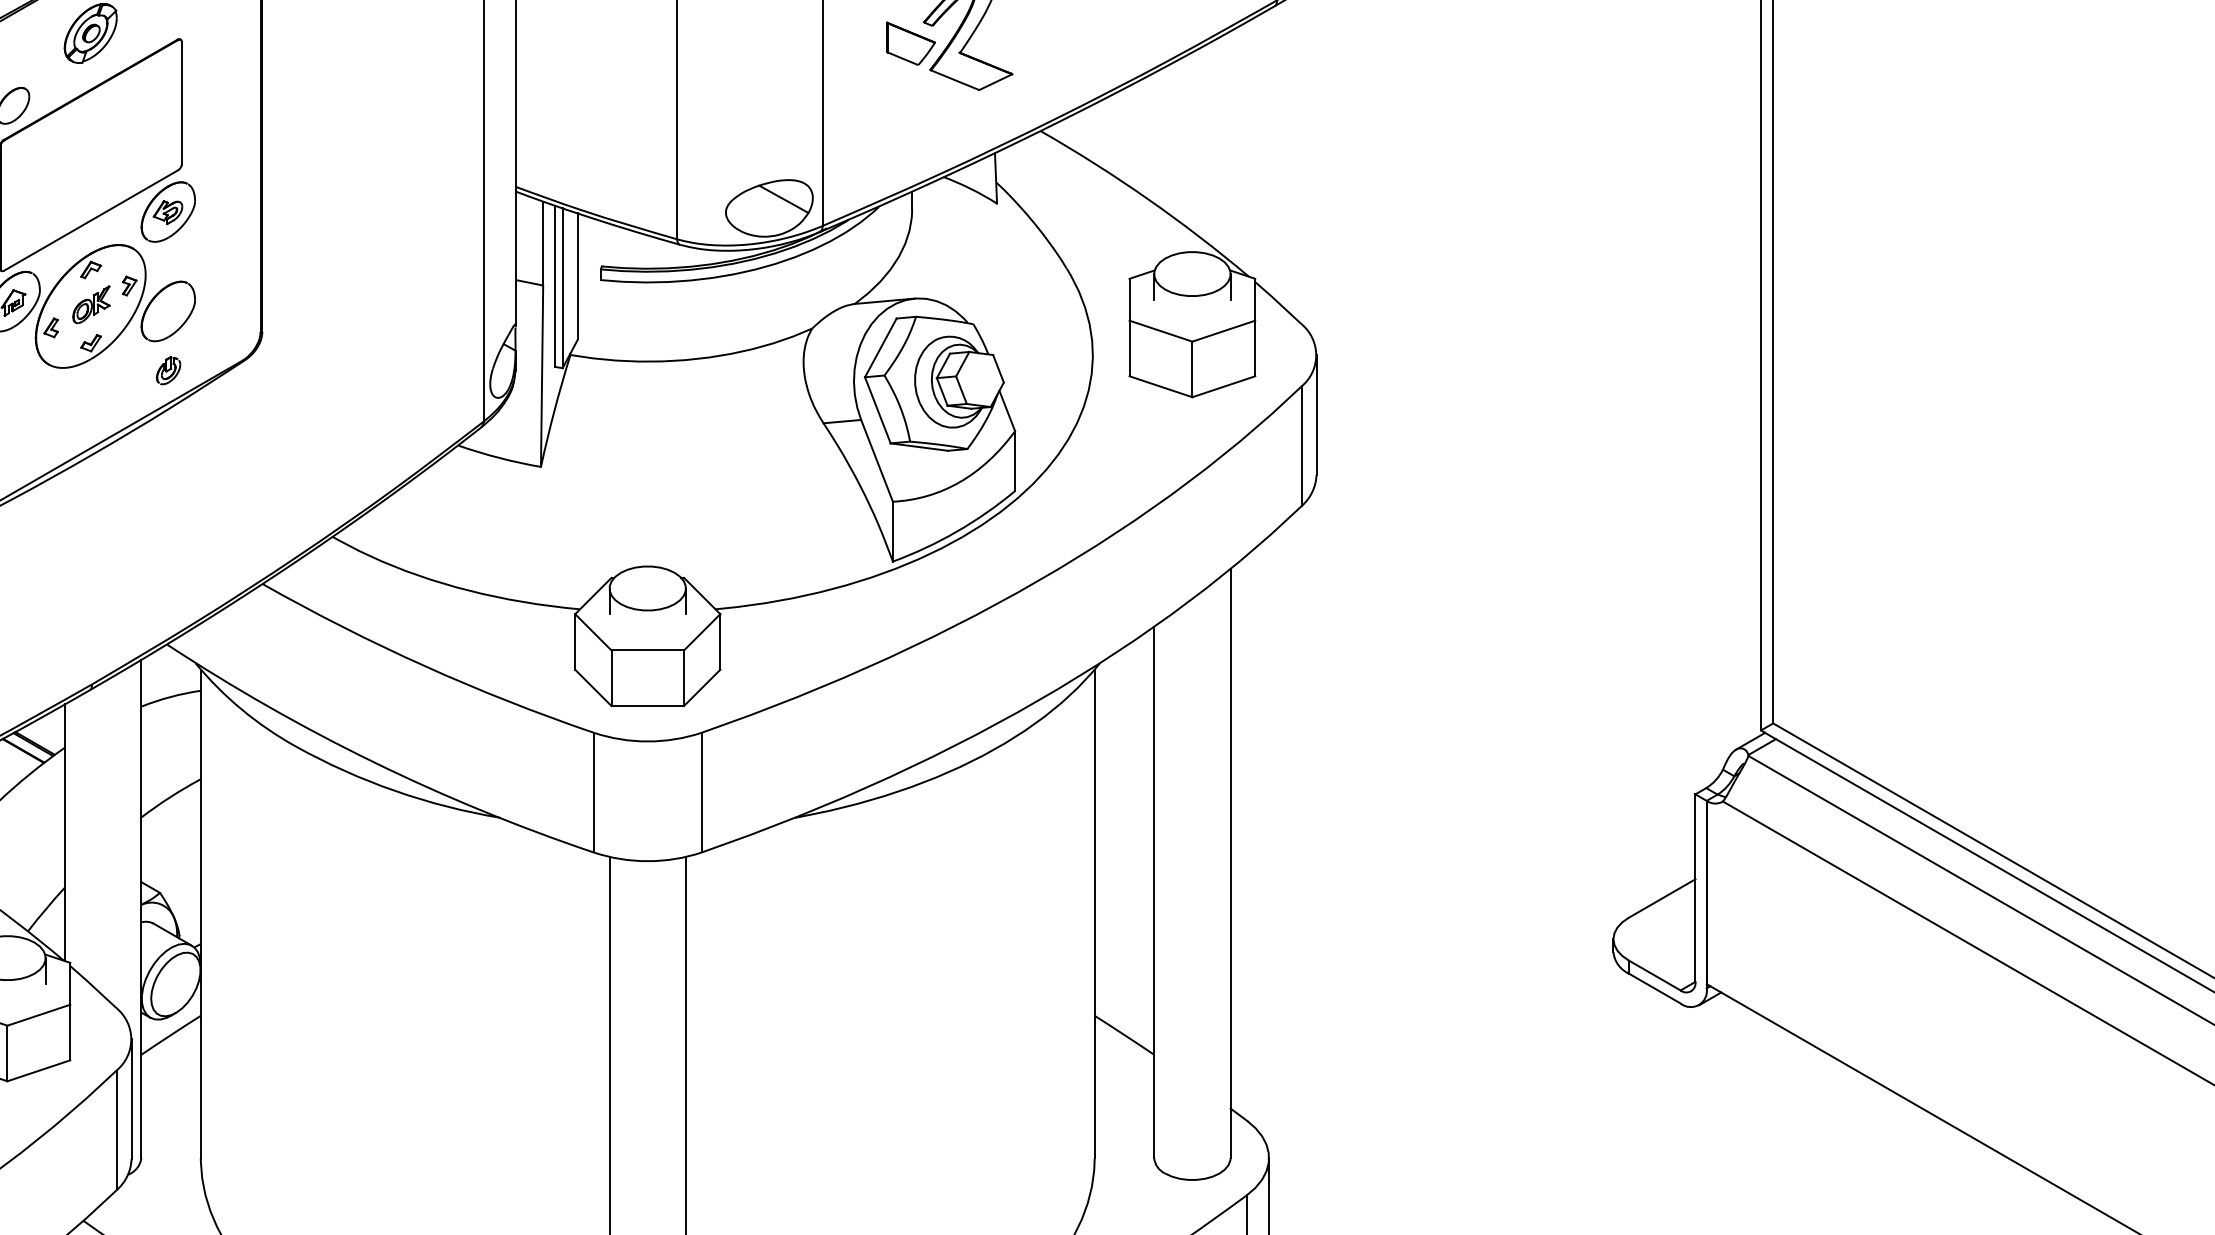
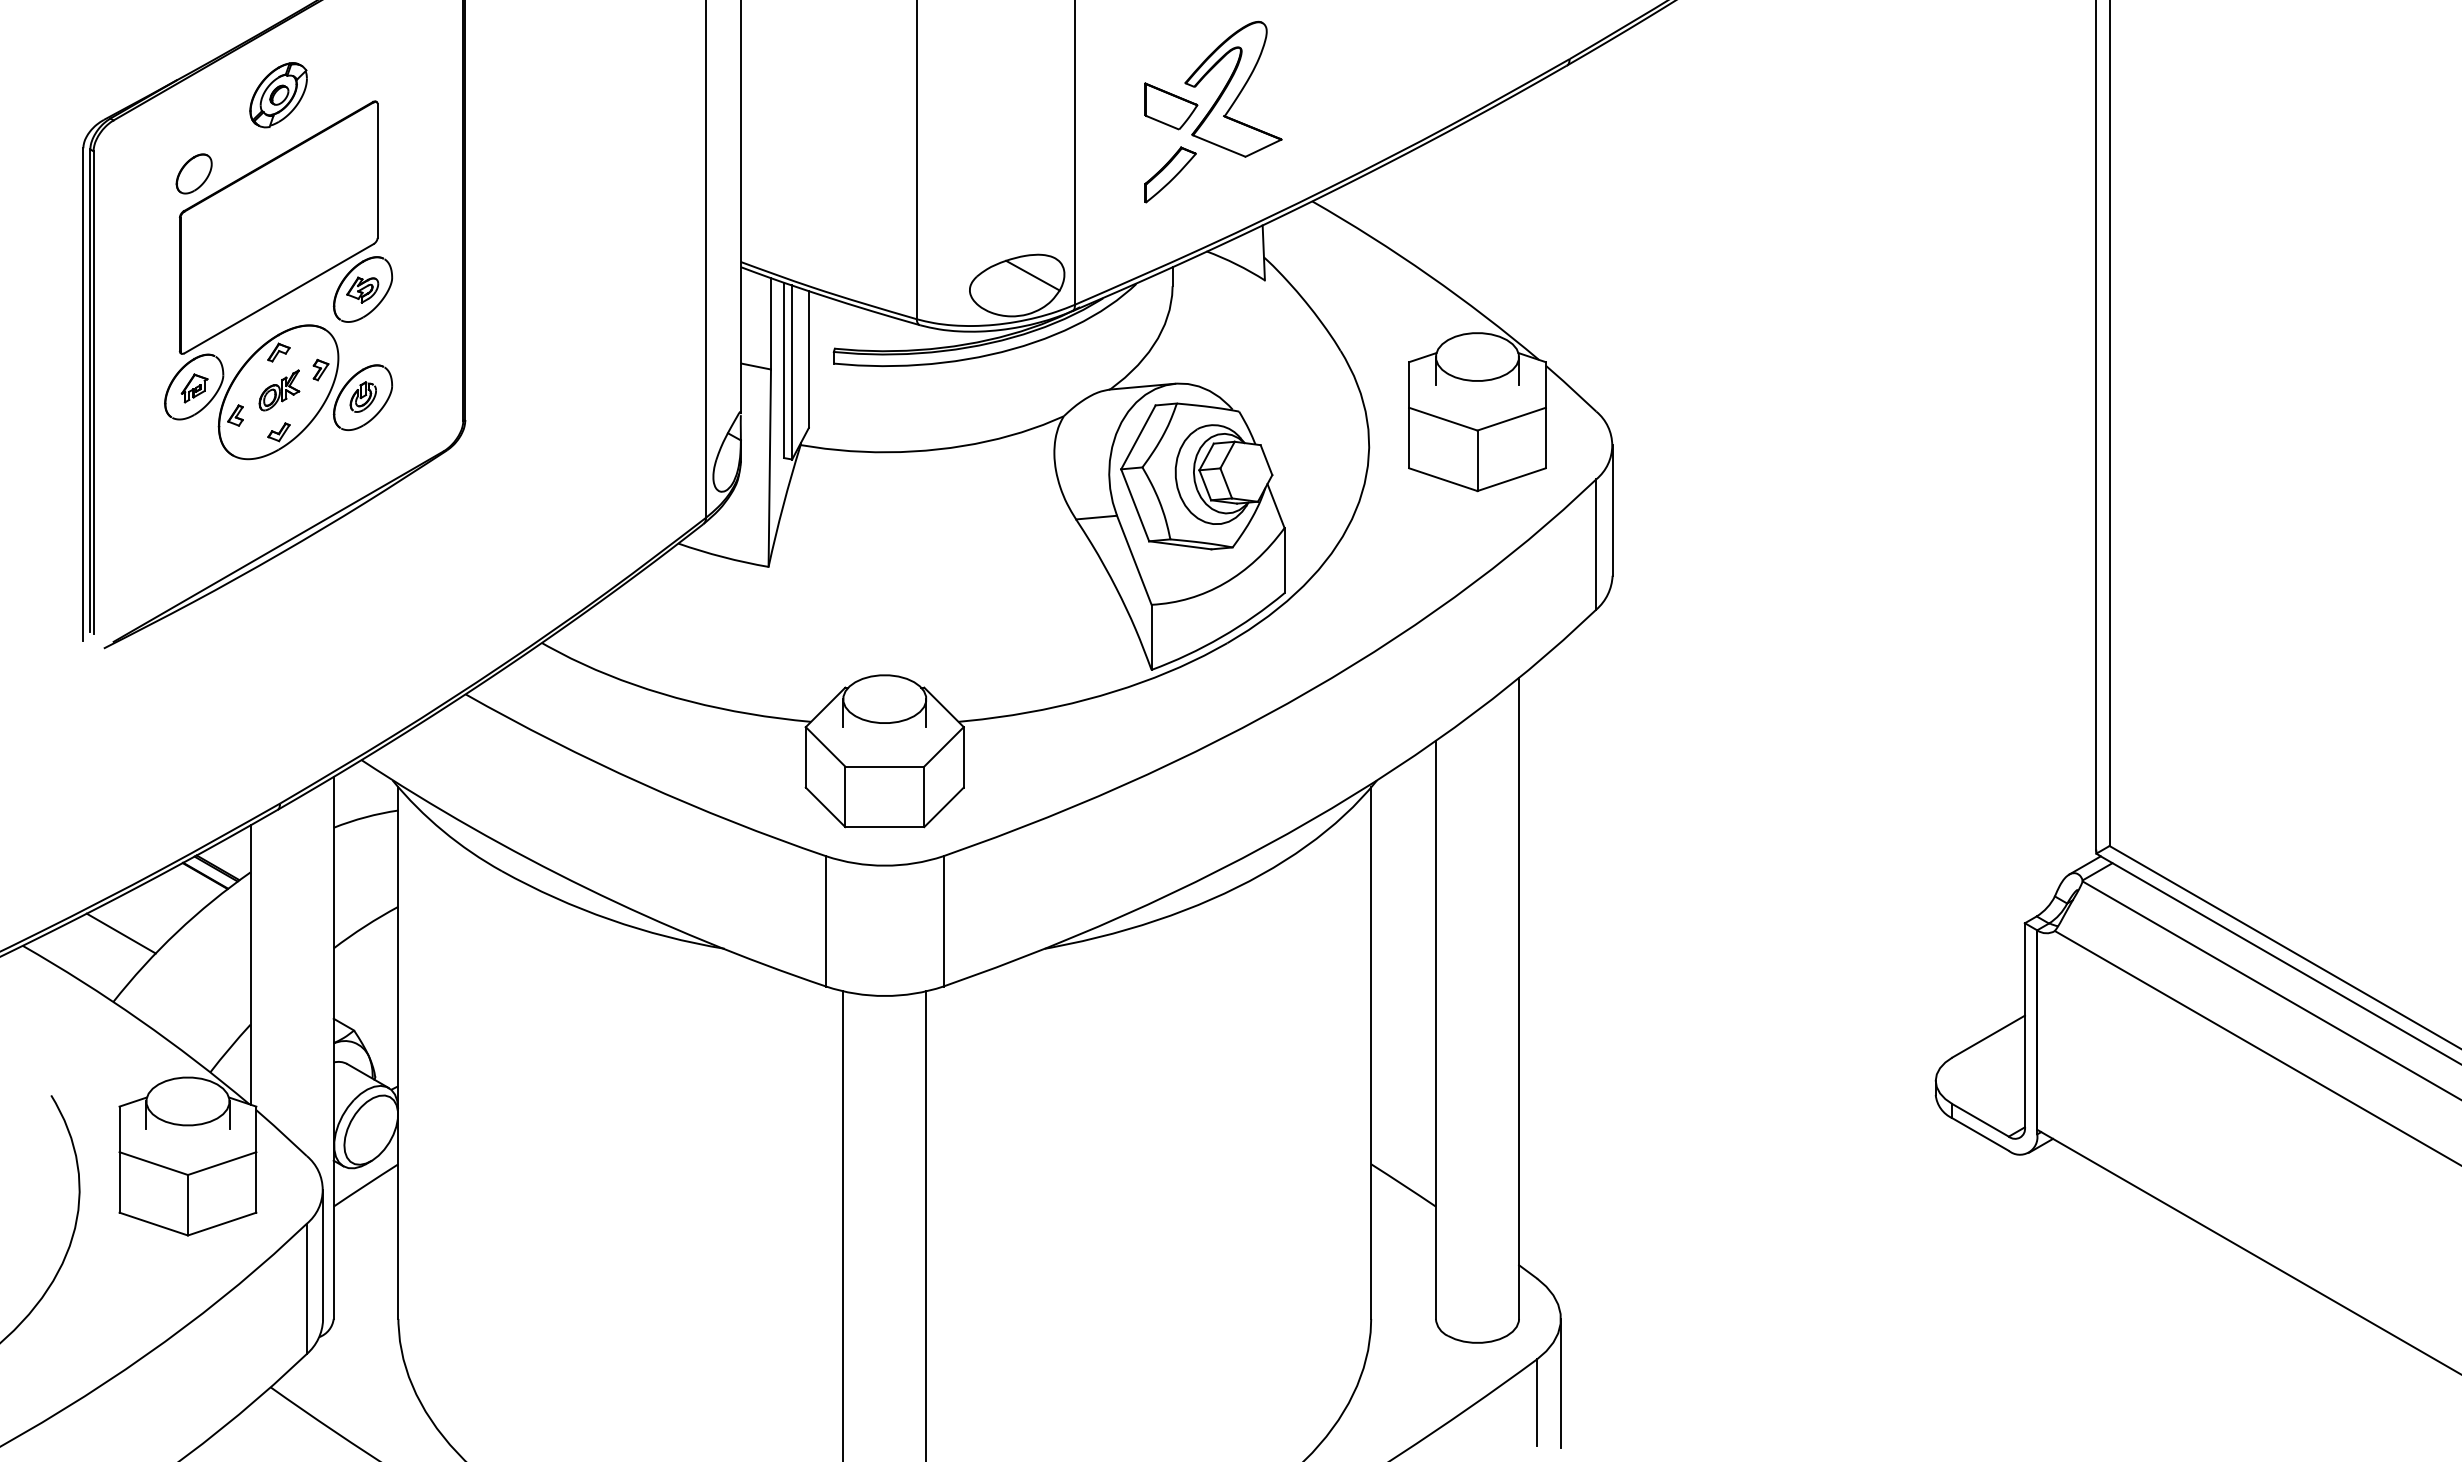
part: (910, 106) -> (1170, 174), added
part: (167, 370) -> (362, 396), moved

